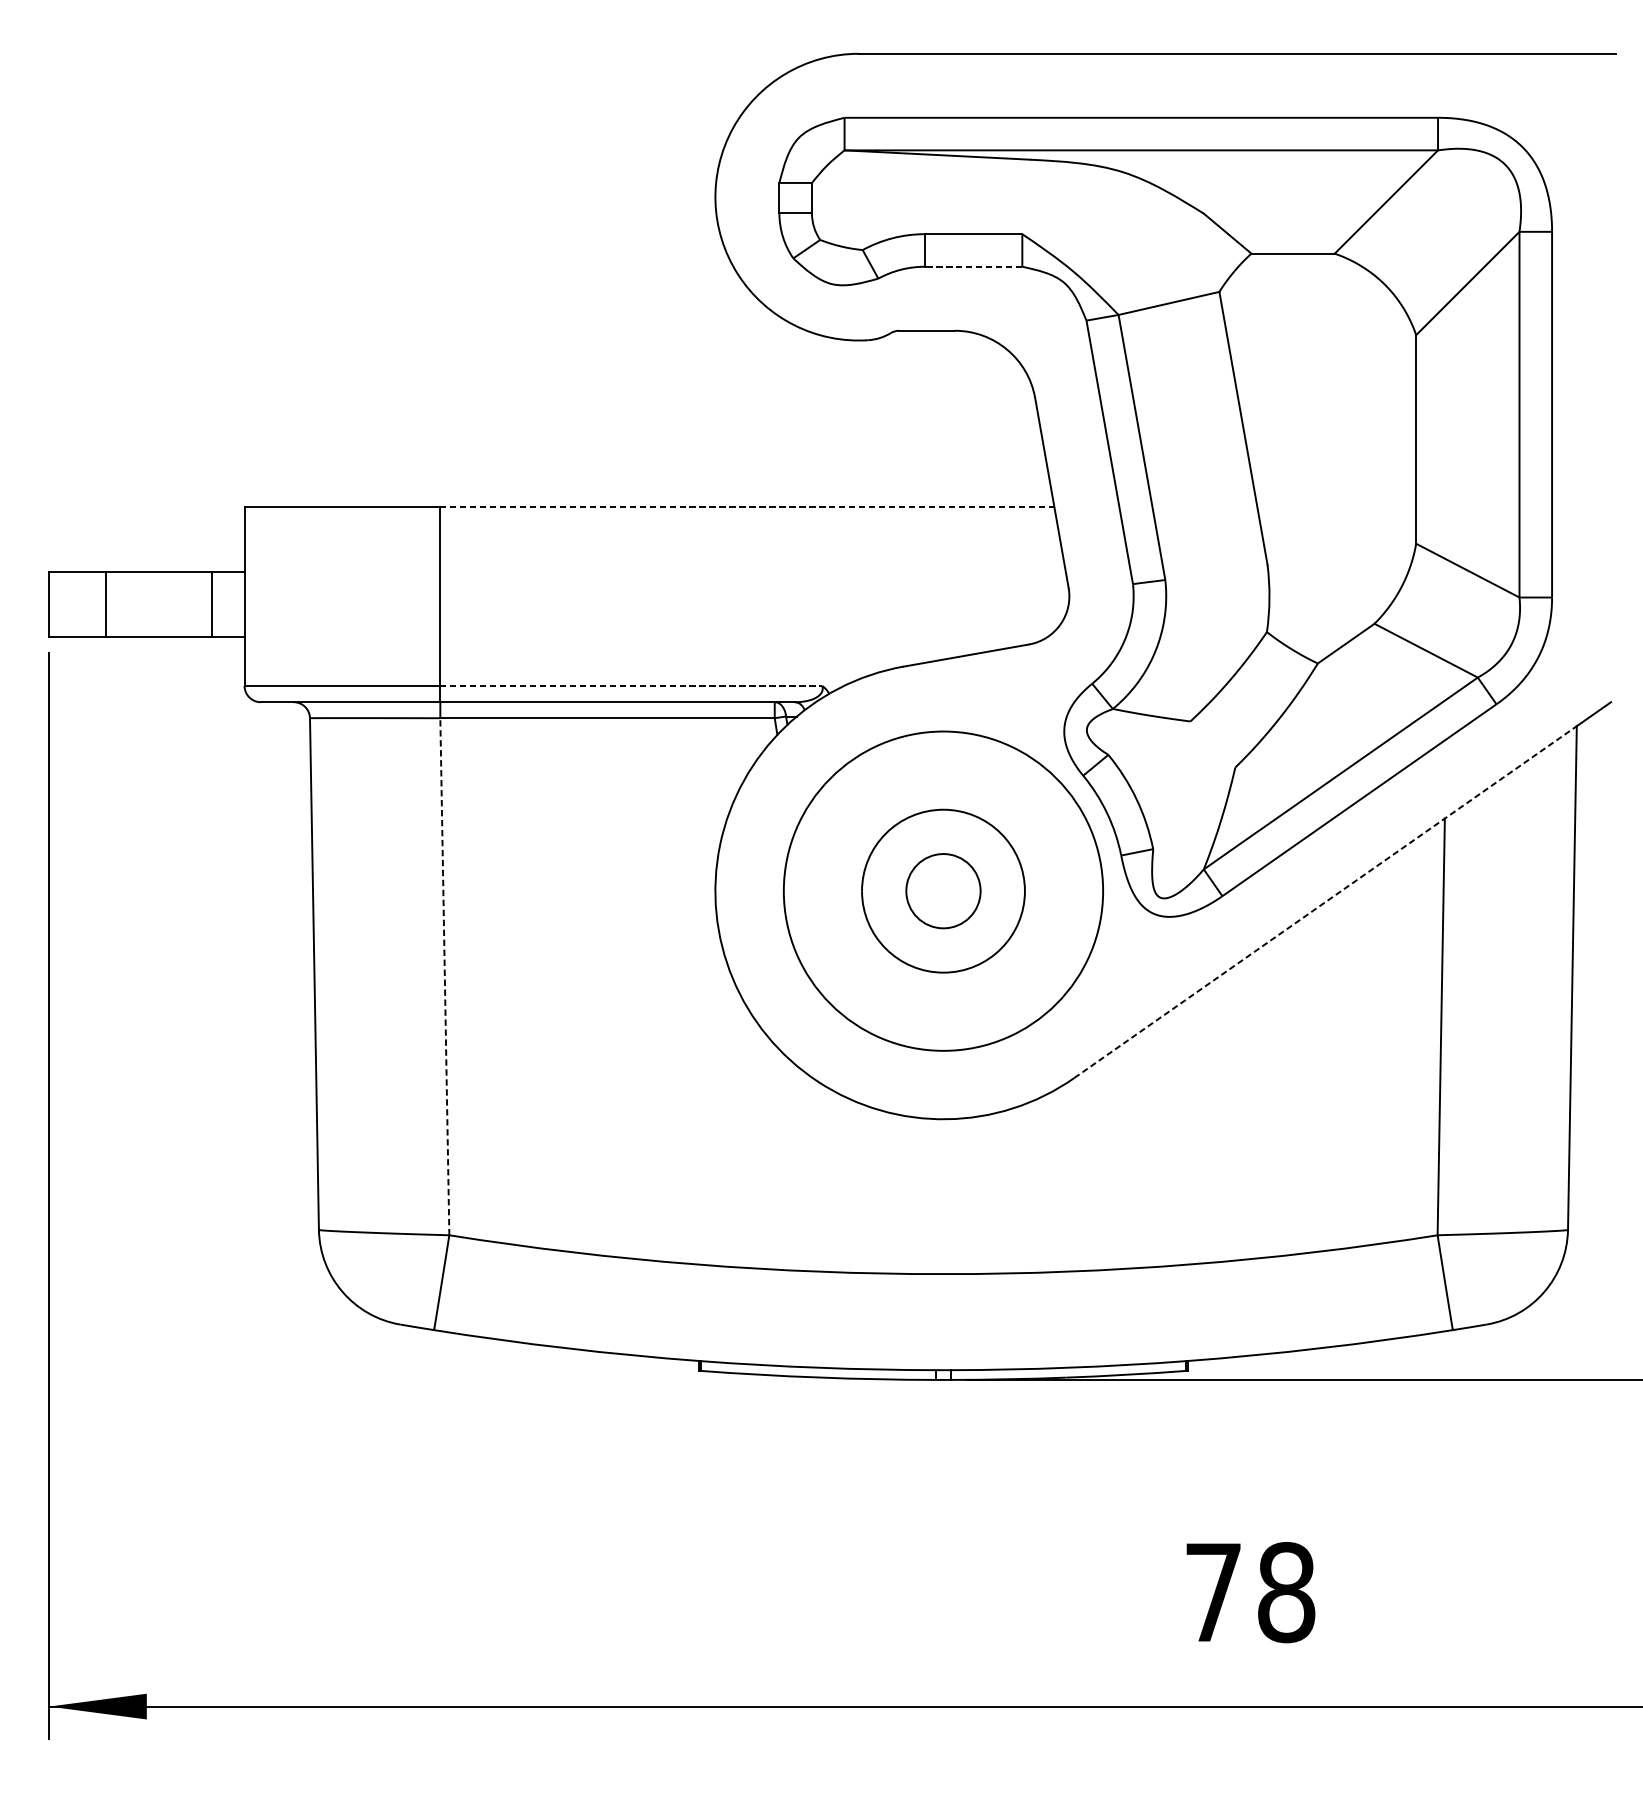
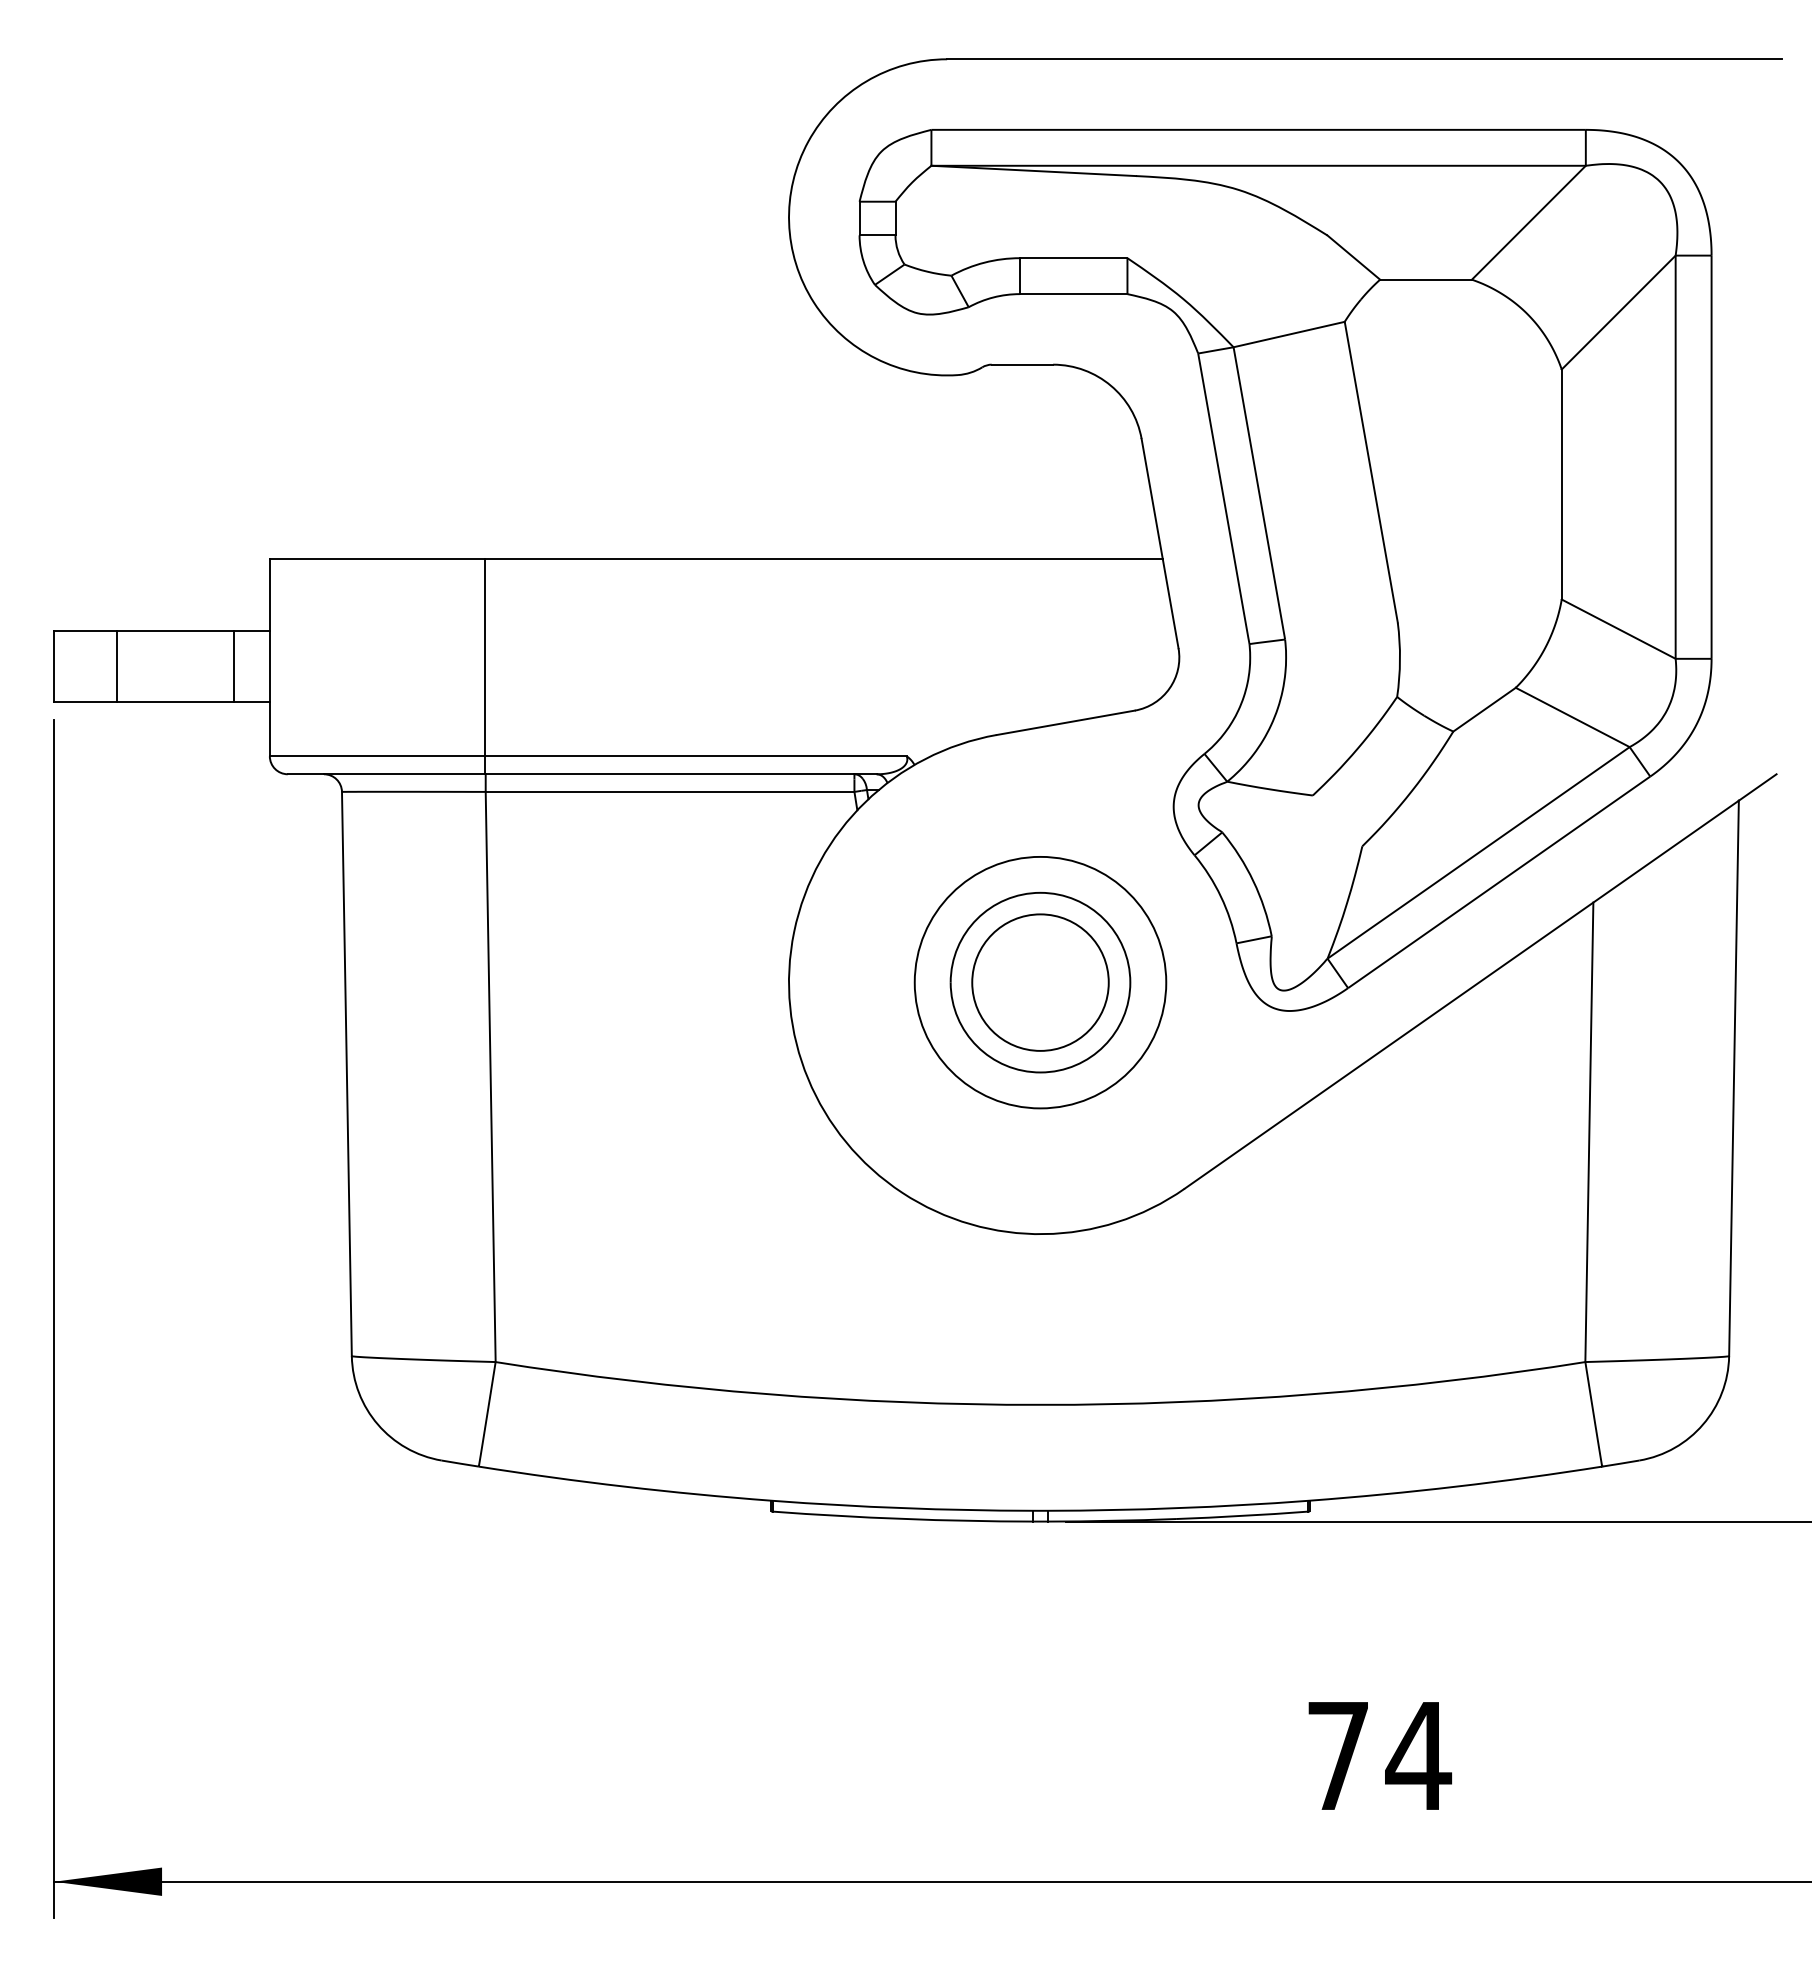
line: (973, 267) -> (1073, 294), dashed -> solid
line: (747, 506) -> (824, 558), dashed -> solid
line: (631, 686) -> (696, 756), dashed -> solid
circle: (943, 891) -> (1040, 982), size x0.71
circle: (943, 891) -> (1040, 982), size x1.67
line: (1326, 901) -> (1462, 994), dashed -> solid
line: (444, 976) -> (490, 1076), dashed -> solid
text: (1286, 1592) -> (1418, 1755), 78 -> 74

